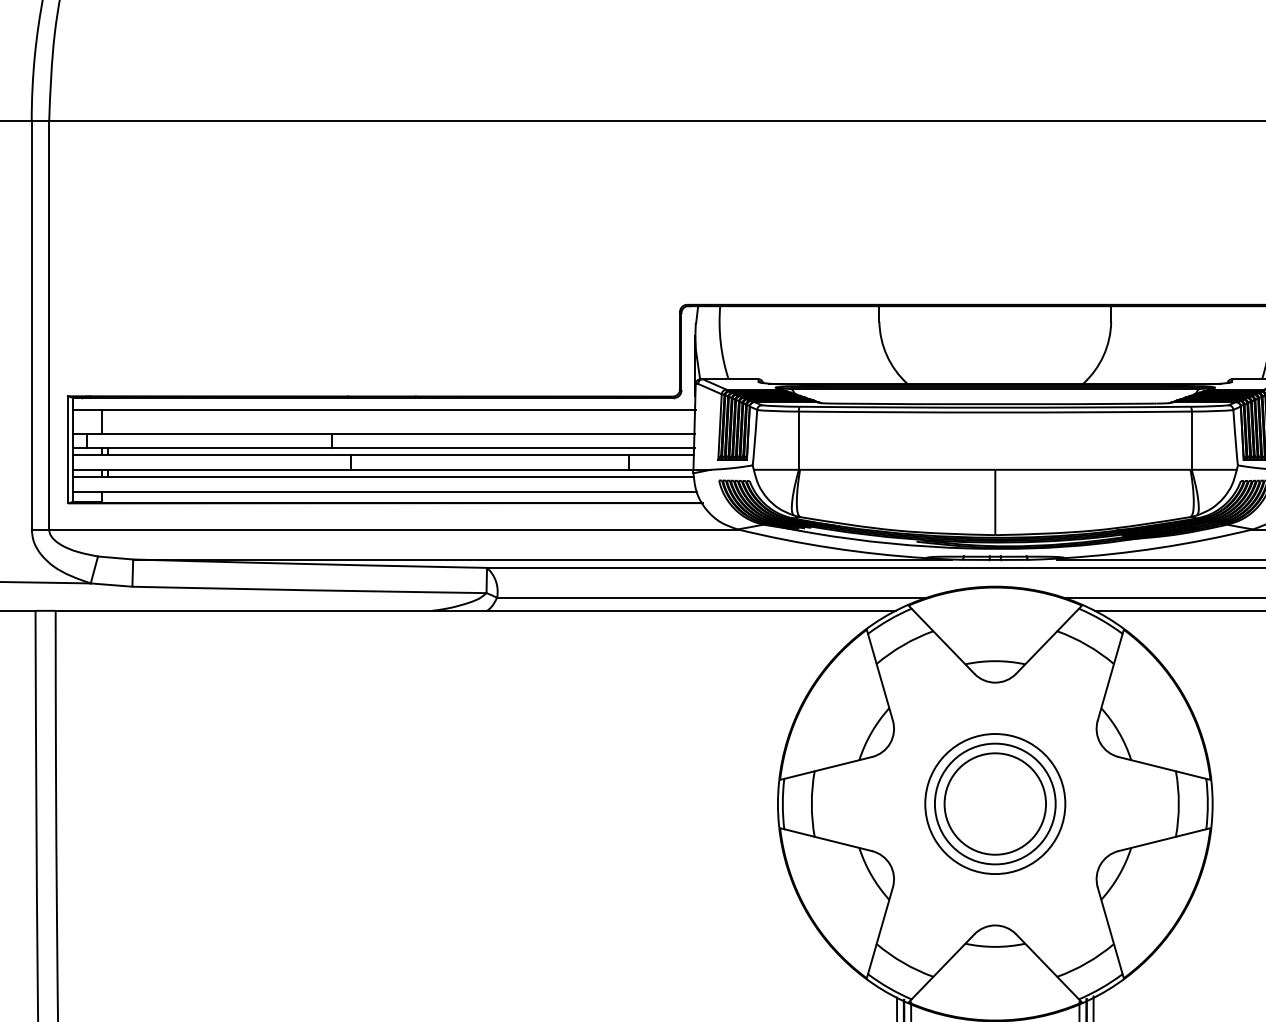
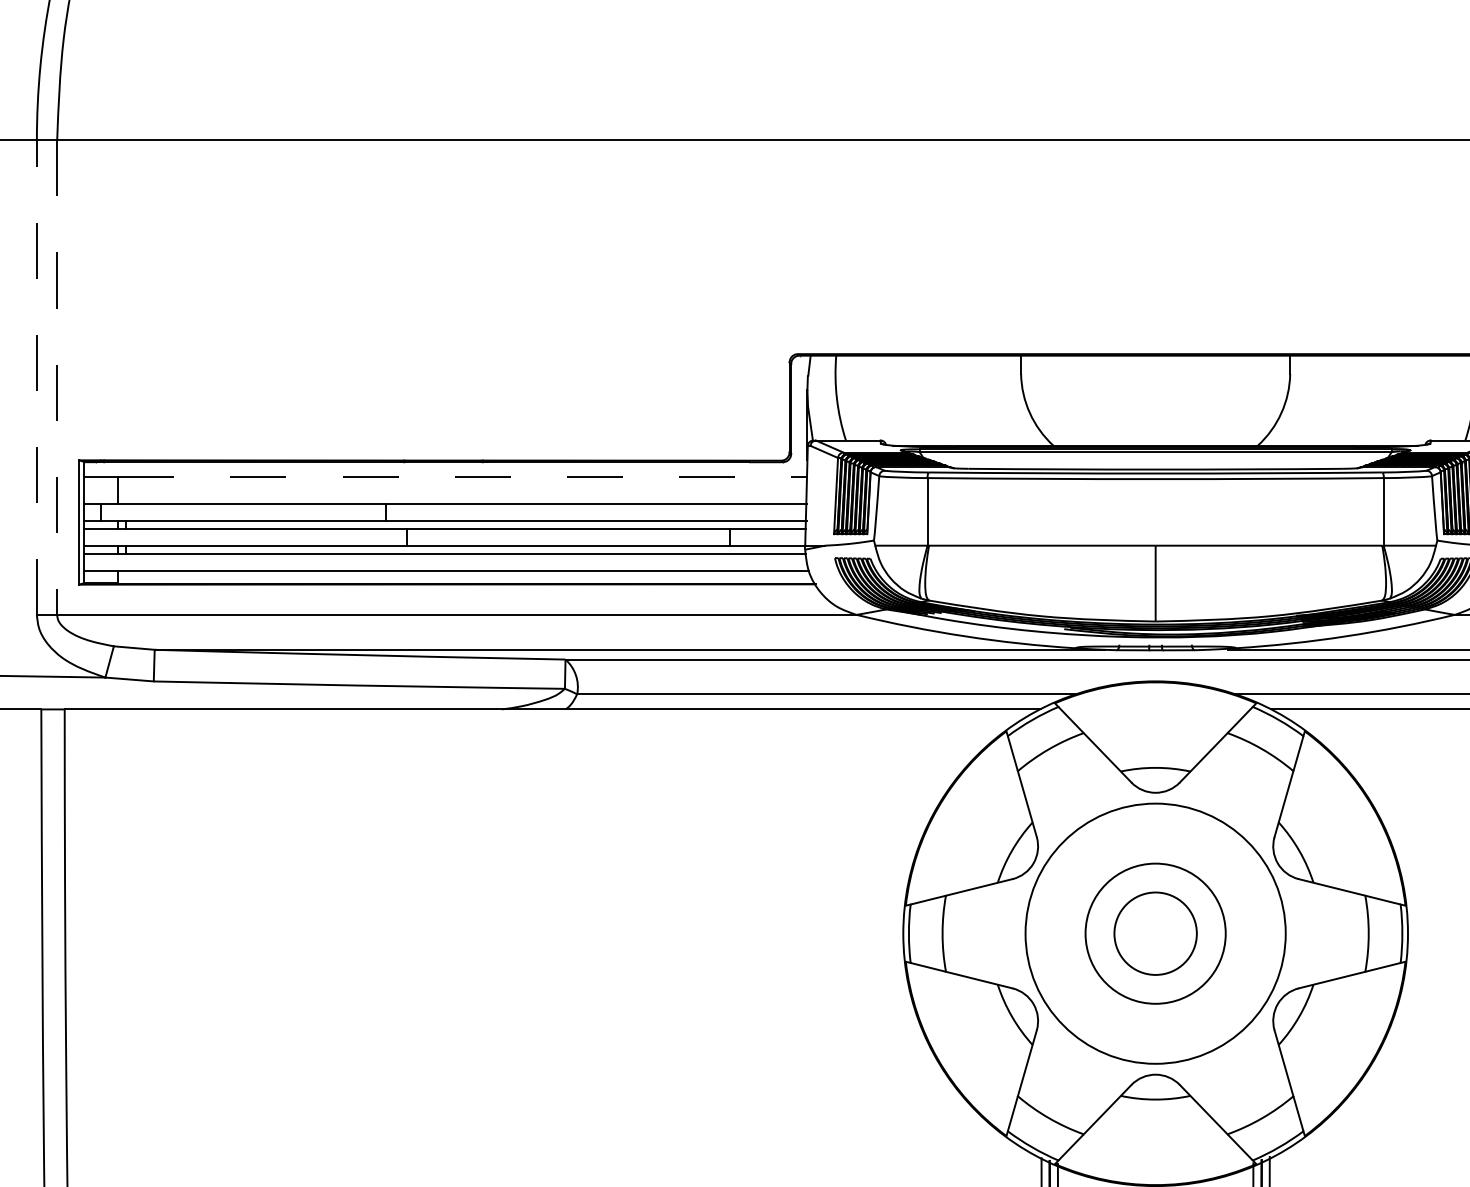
line: (31, 324) -> (36, 377), solid -> dashed
line: (49, 325) -> (57, 378), solid -> dashed
line: (398, 410) -> (462, 476), solid -> dashed
circle: (995, 803) -> (1155, 933), size x0.7
circle: (995, 803) -> (1155, 933), size x1.6

